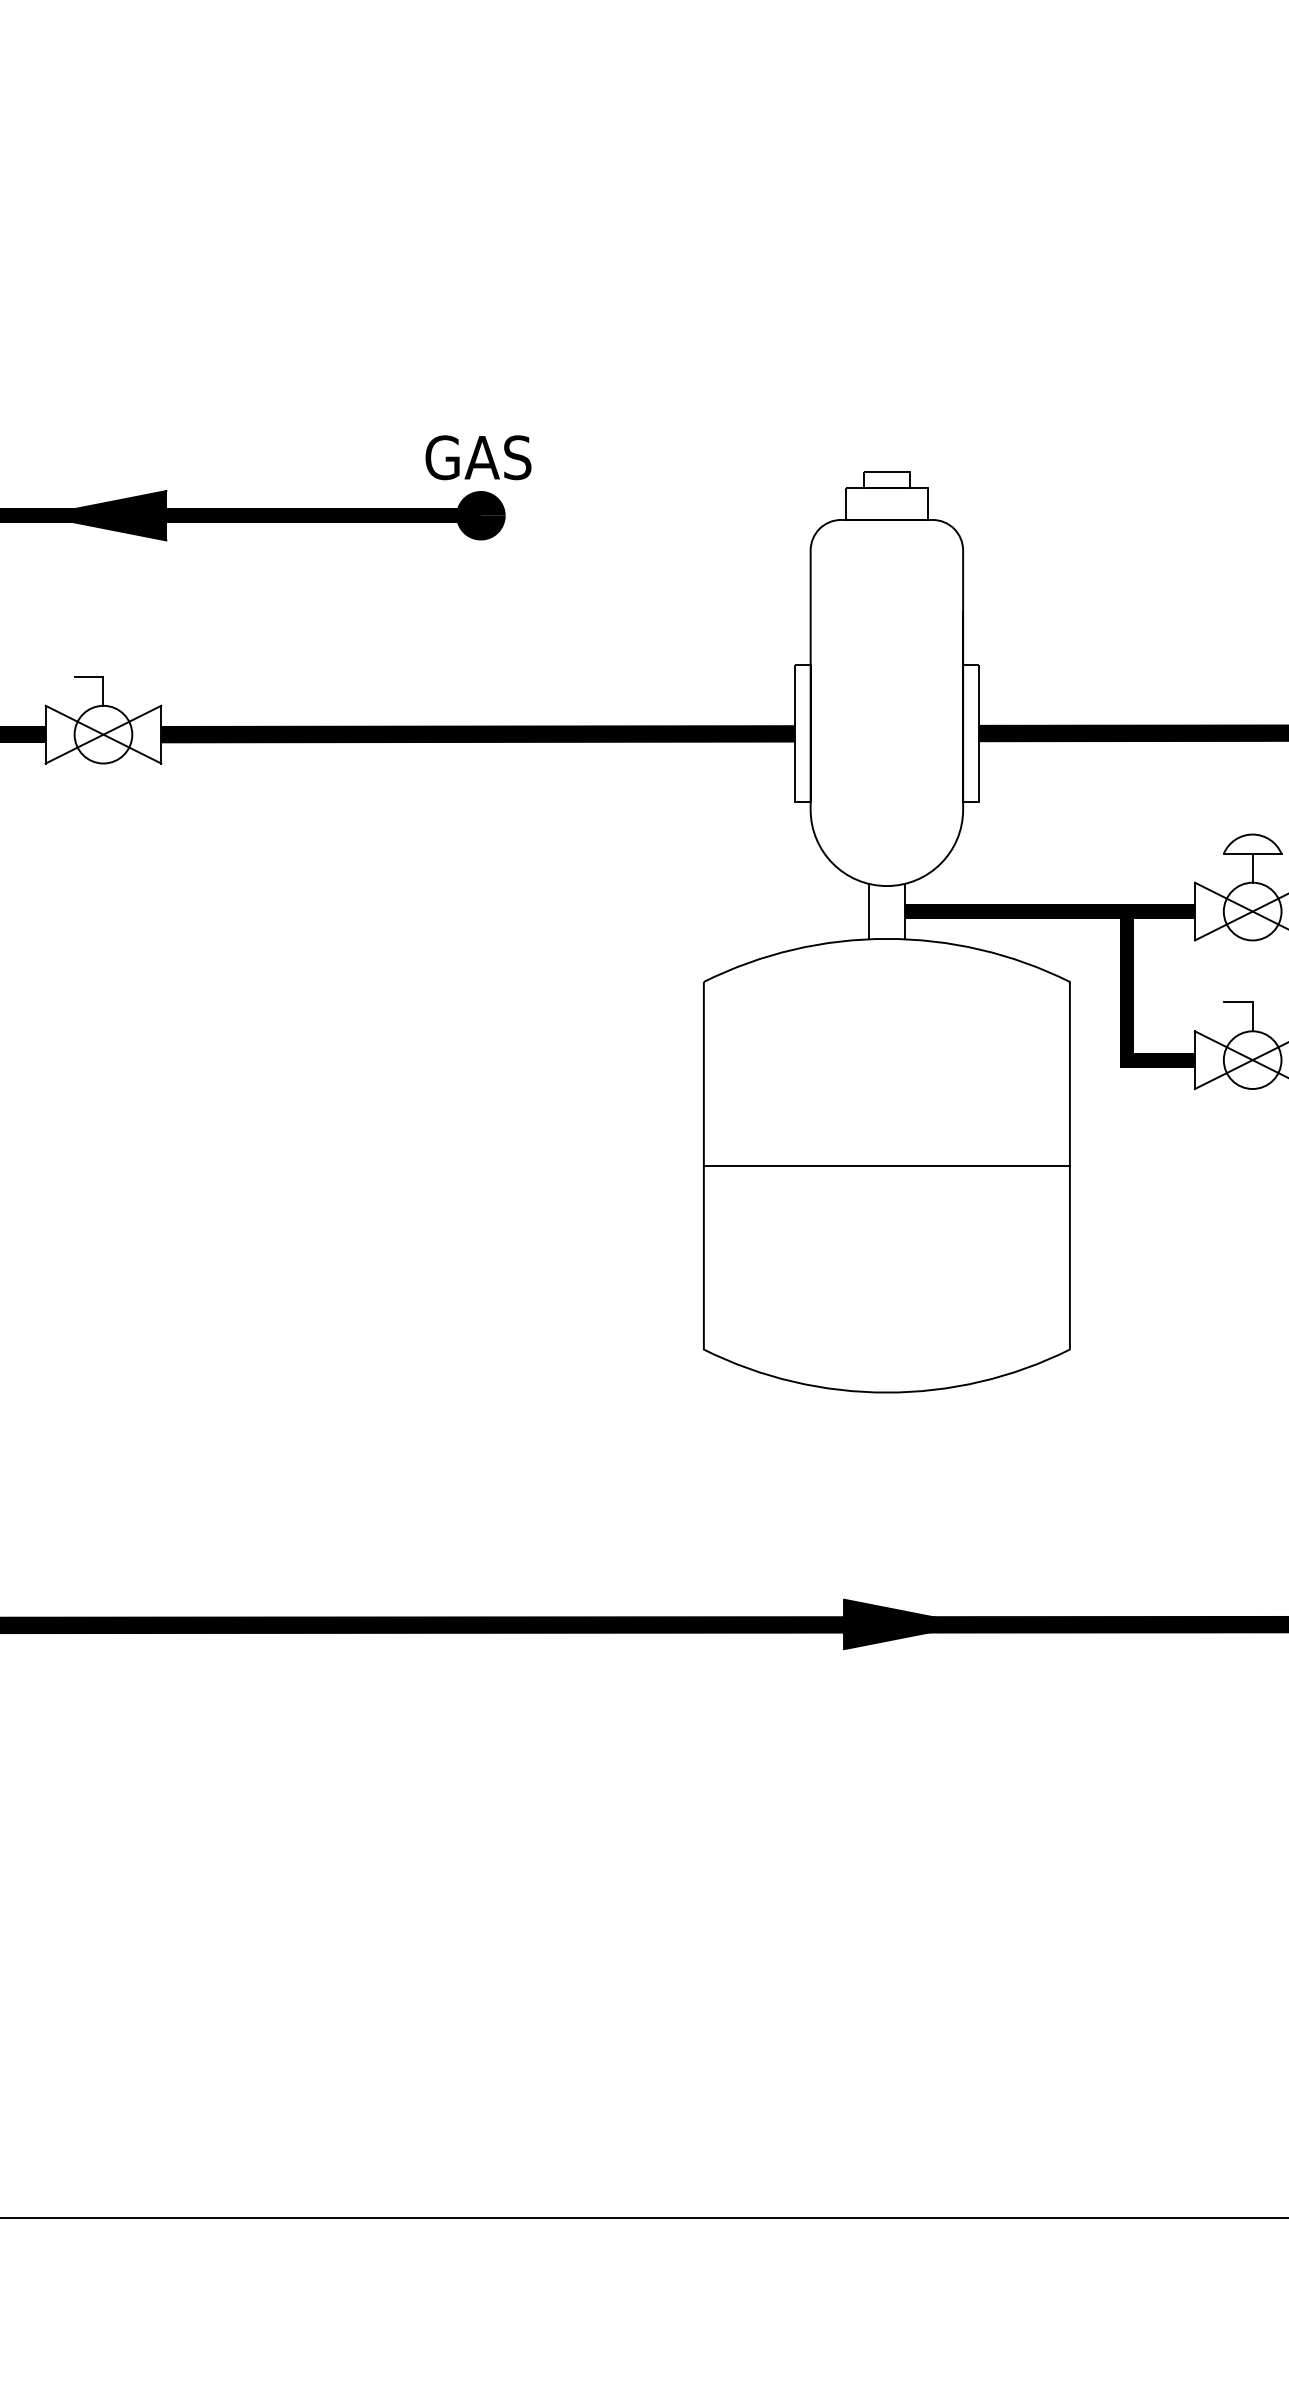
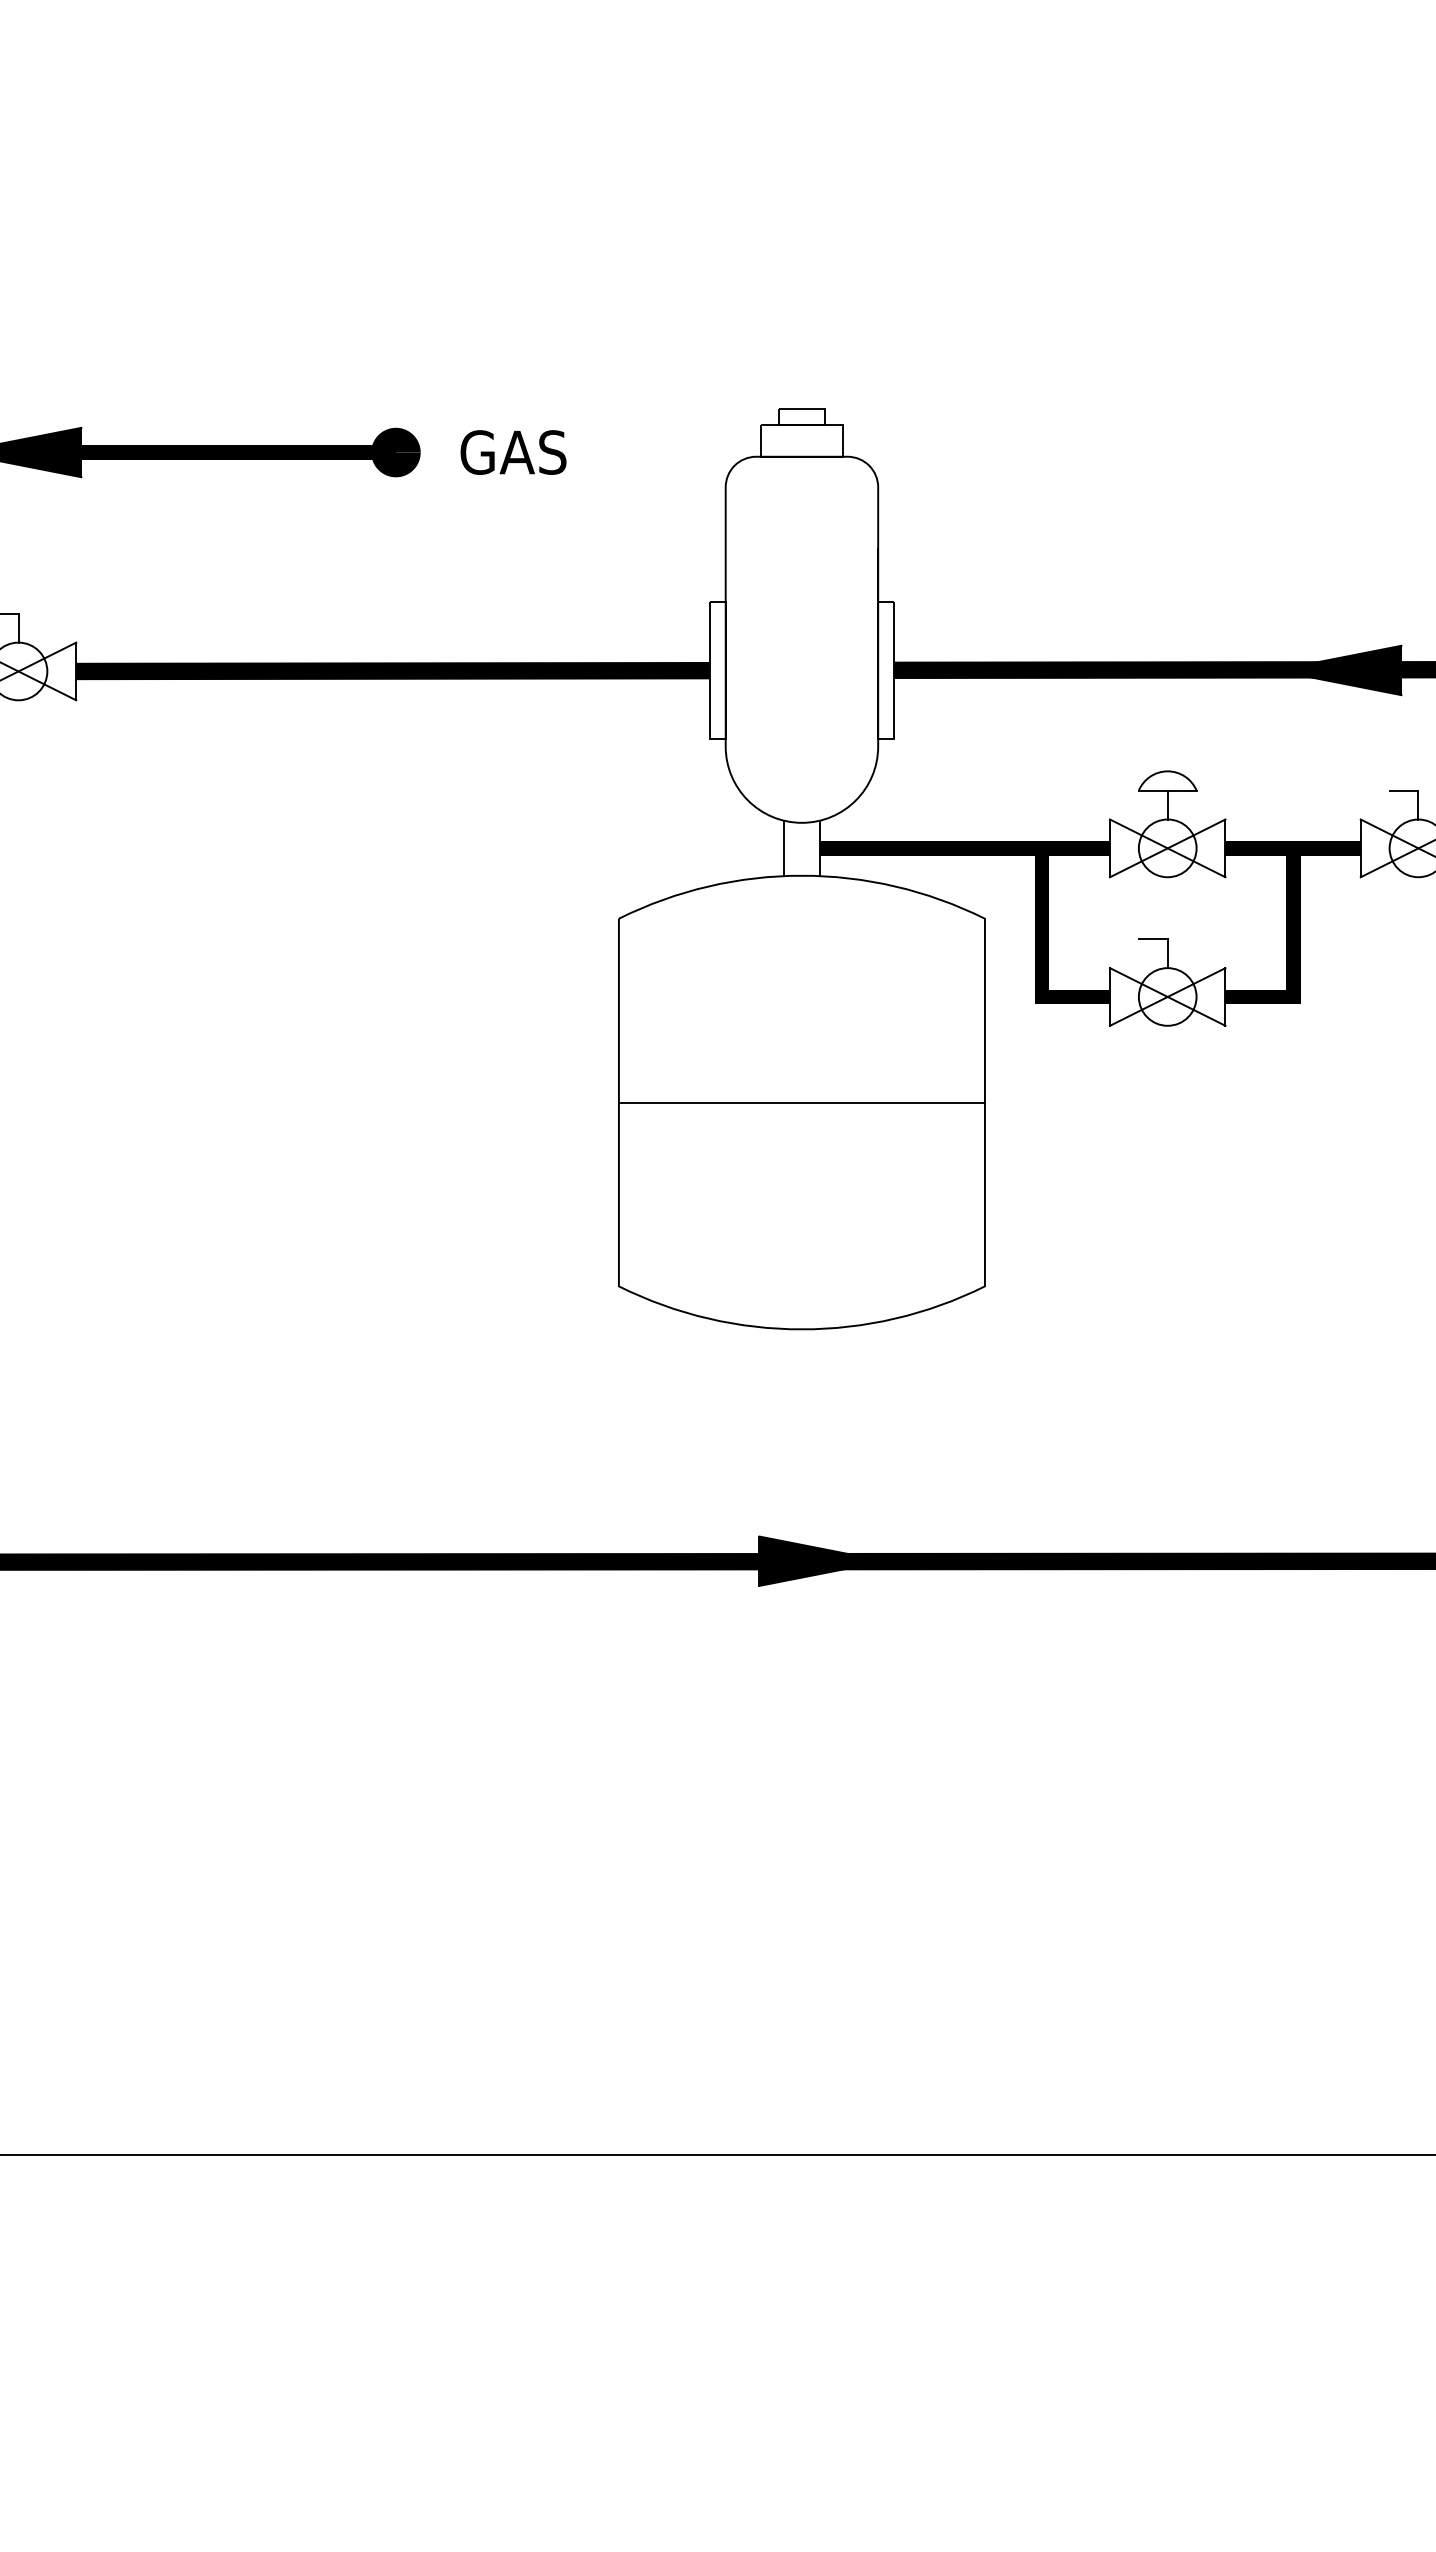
text: (478, 457) -> (513, 452), moved

